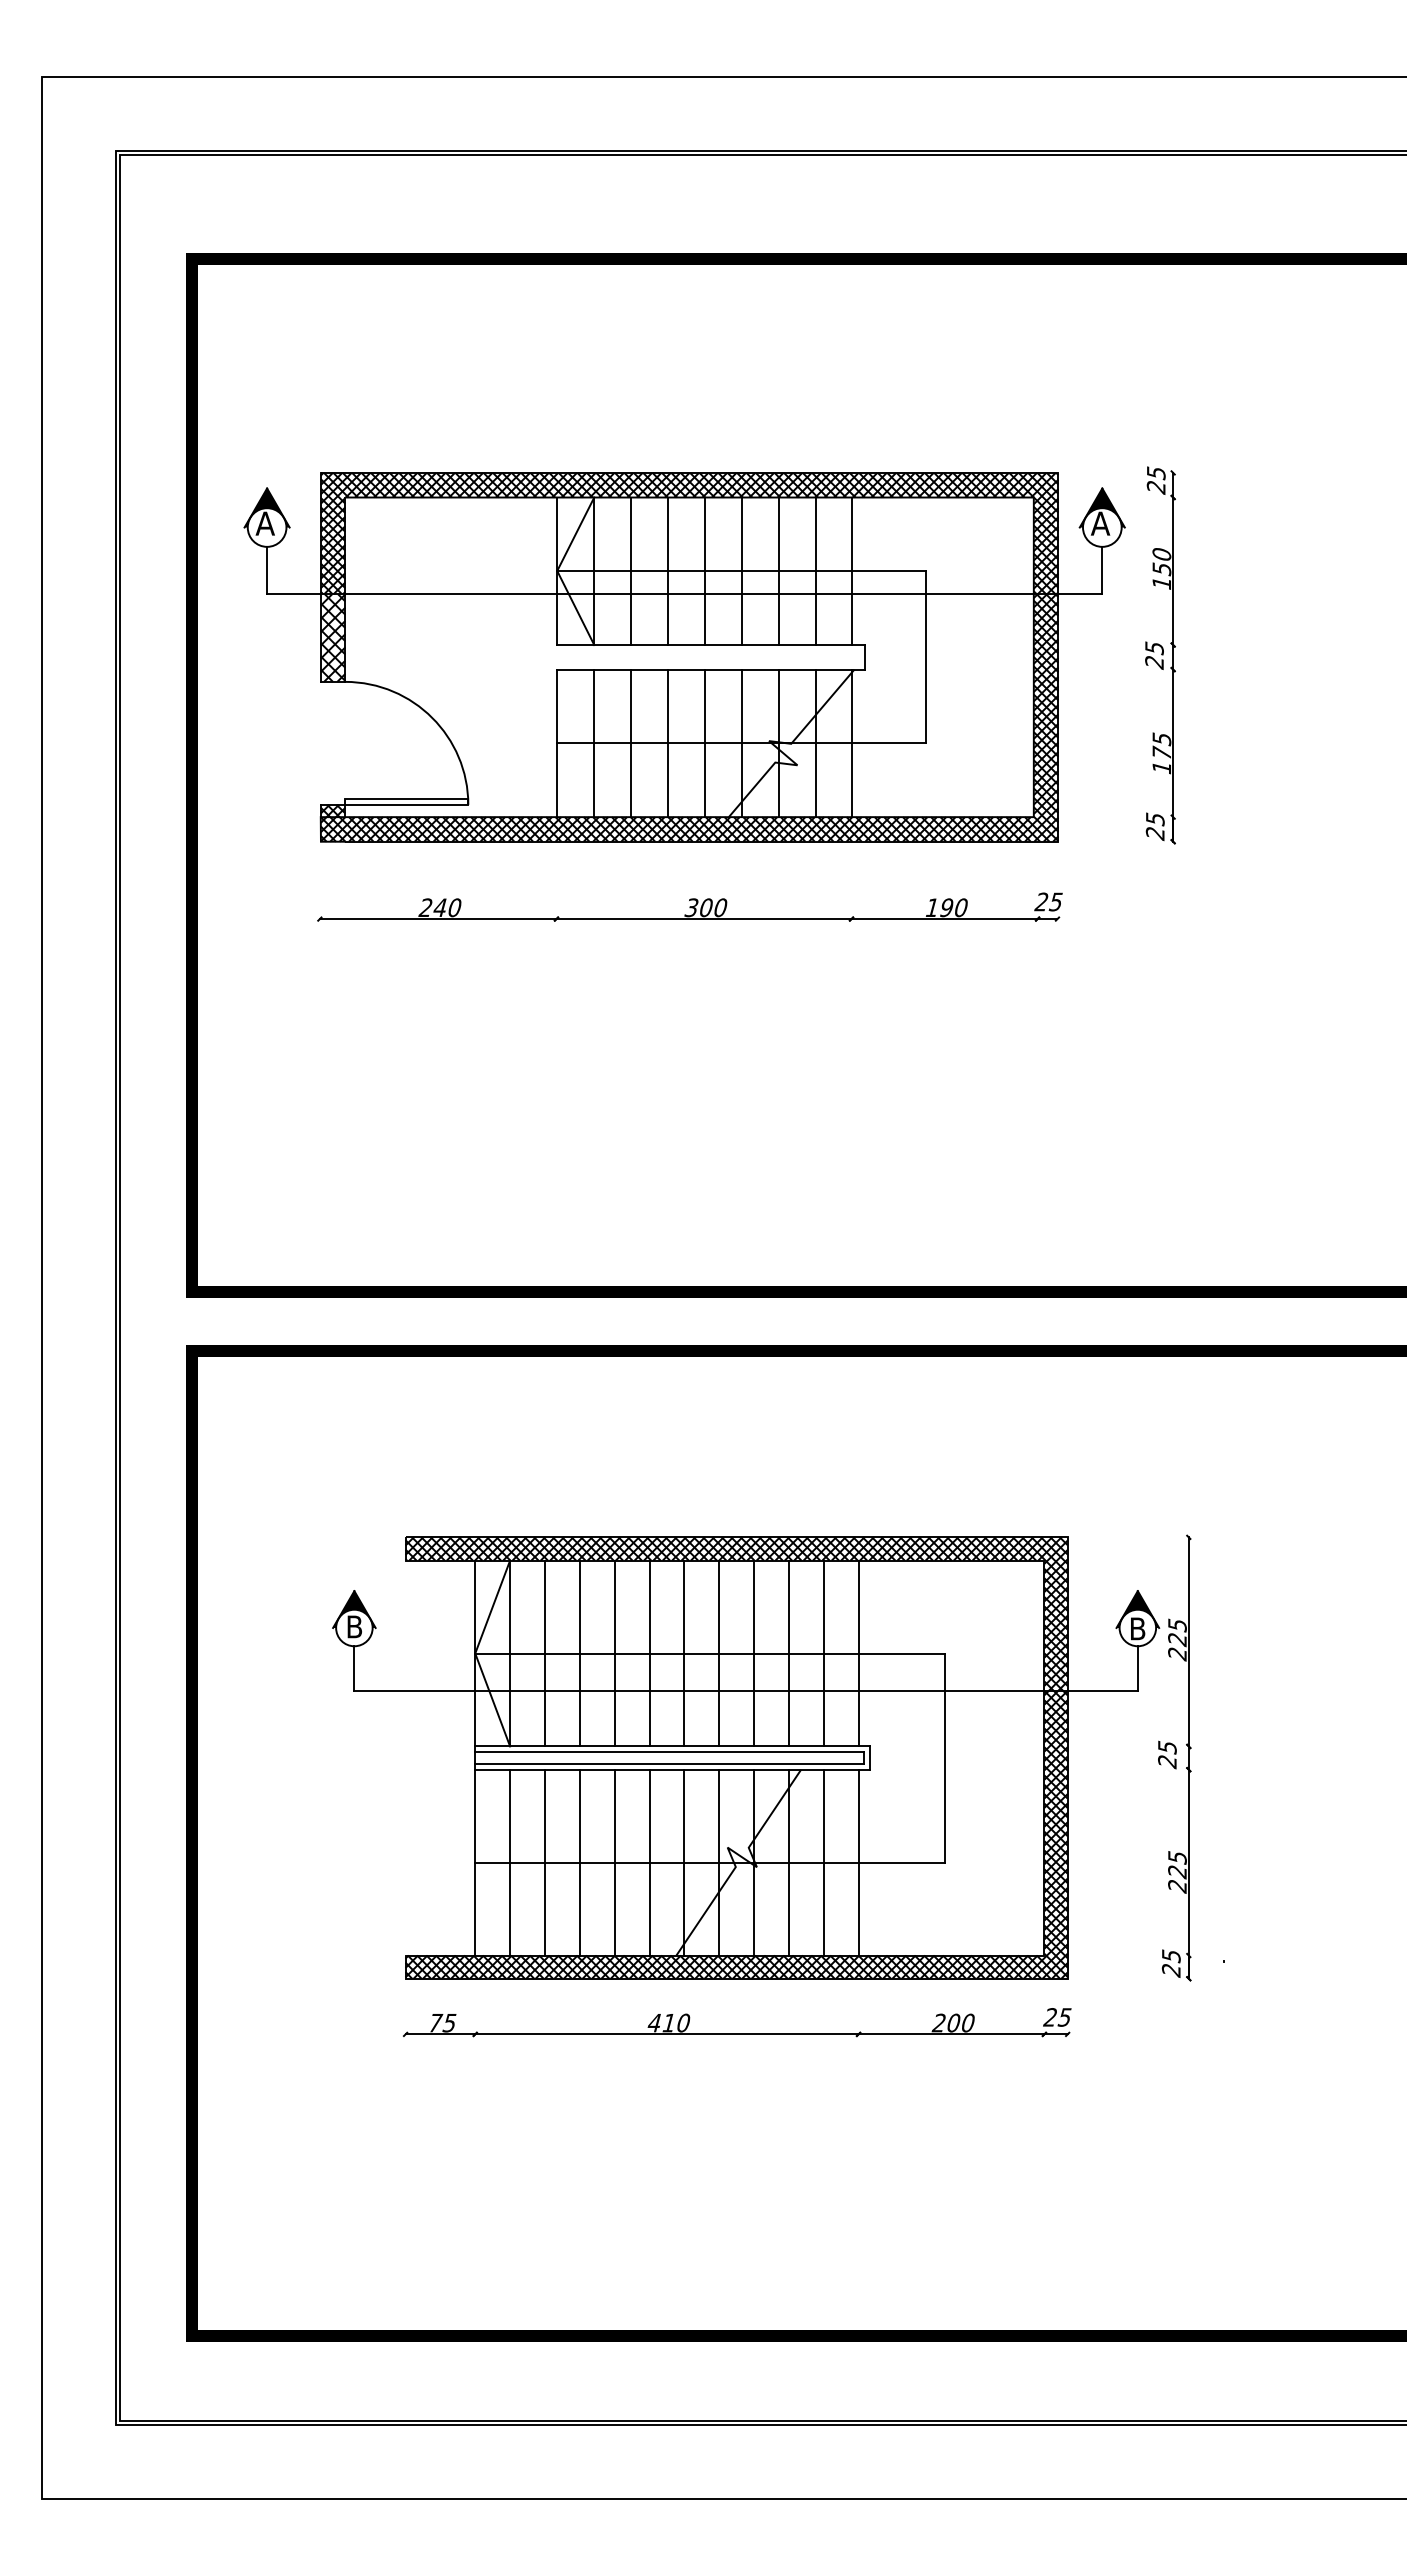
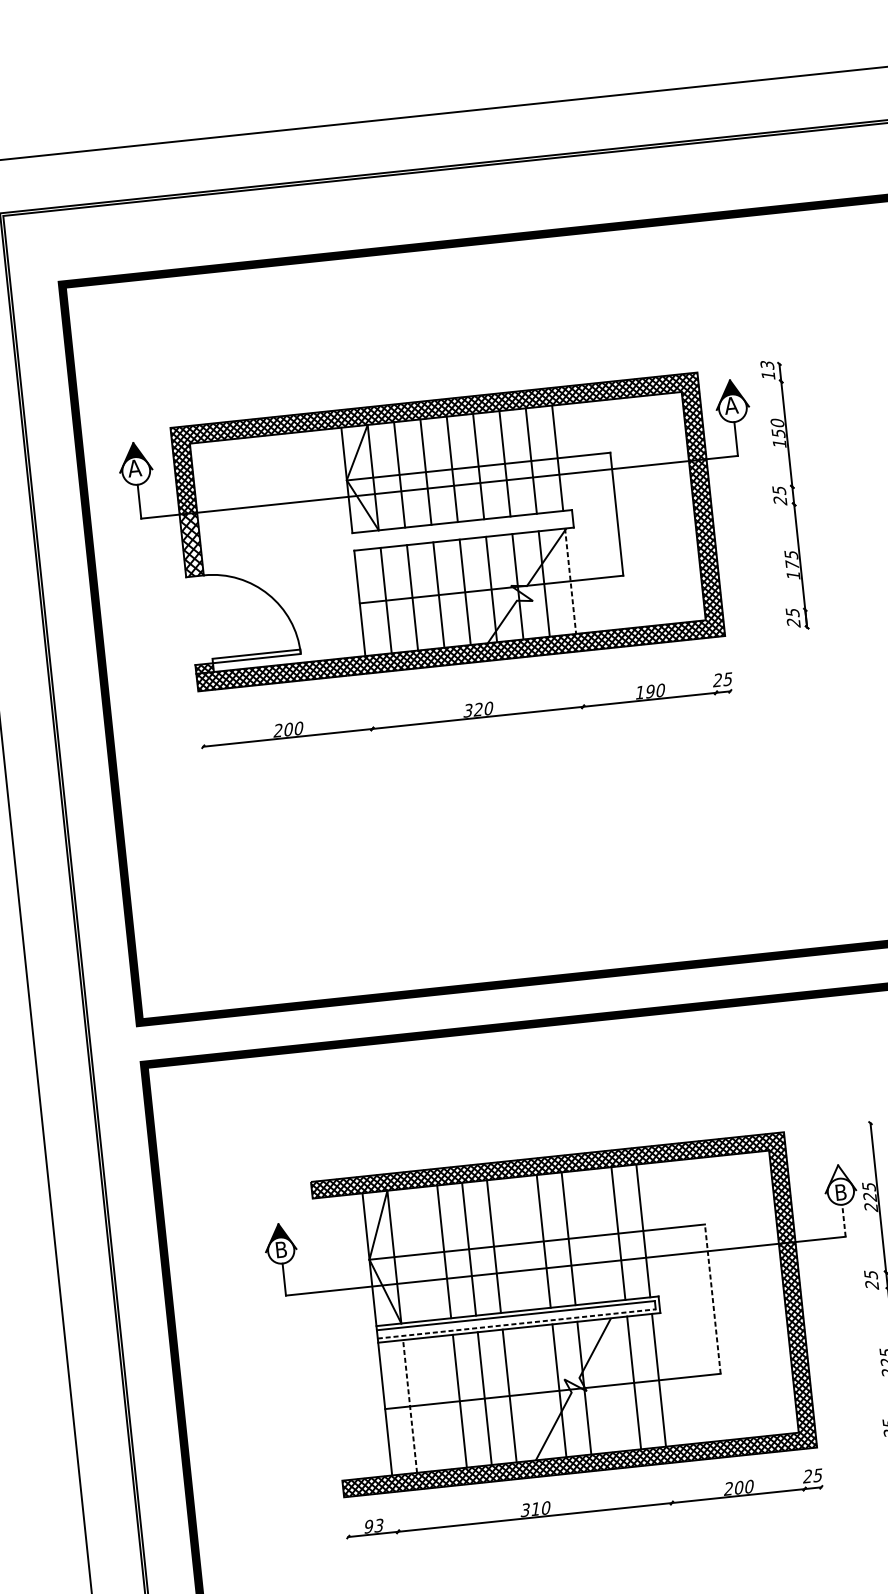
text: (1155, 480) -> (767, 370), 25 -> 13
line: (852, 743) -> (570, 581), solid -> dashed
text: (439, 907) -> (287, 729), 240 -> 200
text: (705, 907) -> (477, 709), 300 -> 320
fill: (1137, 1609) -> (839, 1178), removed
line: (544, 1653) -> (418, 1254), removed
line: (684, 1653) -> (518, 1244), removed
line: (788, 1653) -> (593, 1236), removed
line: (1137, 1668) -> (843, 1220), solid -> dashed
line: (944, 1758) -> (712, 1299), solid -> dashed
line: (669, 1763) -> (516, 1323), solid -> dashed
line: (510, 1862) -> (410, 1406), solid -> dashed
line: (544, 1862) -> (434, 1403), removed
line: (684, 1862) -> (534, 1393), removed
line: (788, 1862) -> (608, 1385), removed
text: (442, 2022) -> (373, 1525), 75 -> 93
text: (654, 2022) -> (525, 1509), 410 -> 310

